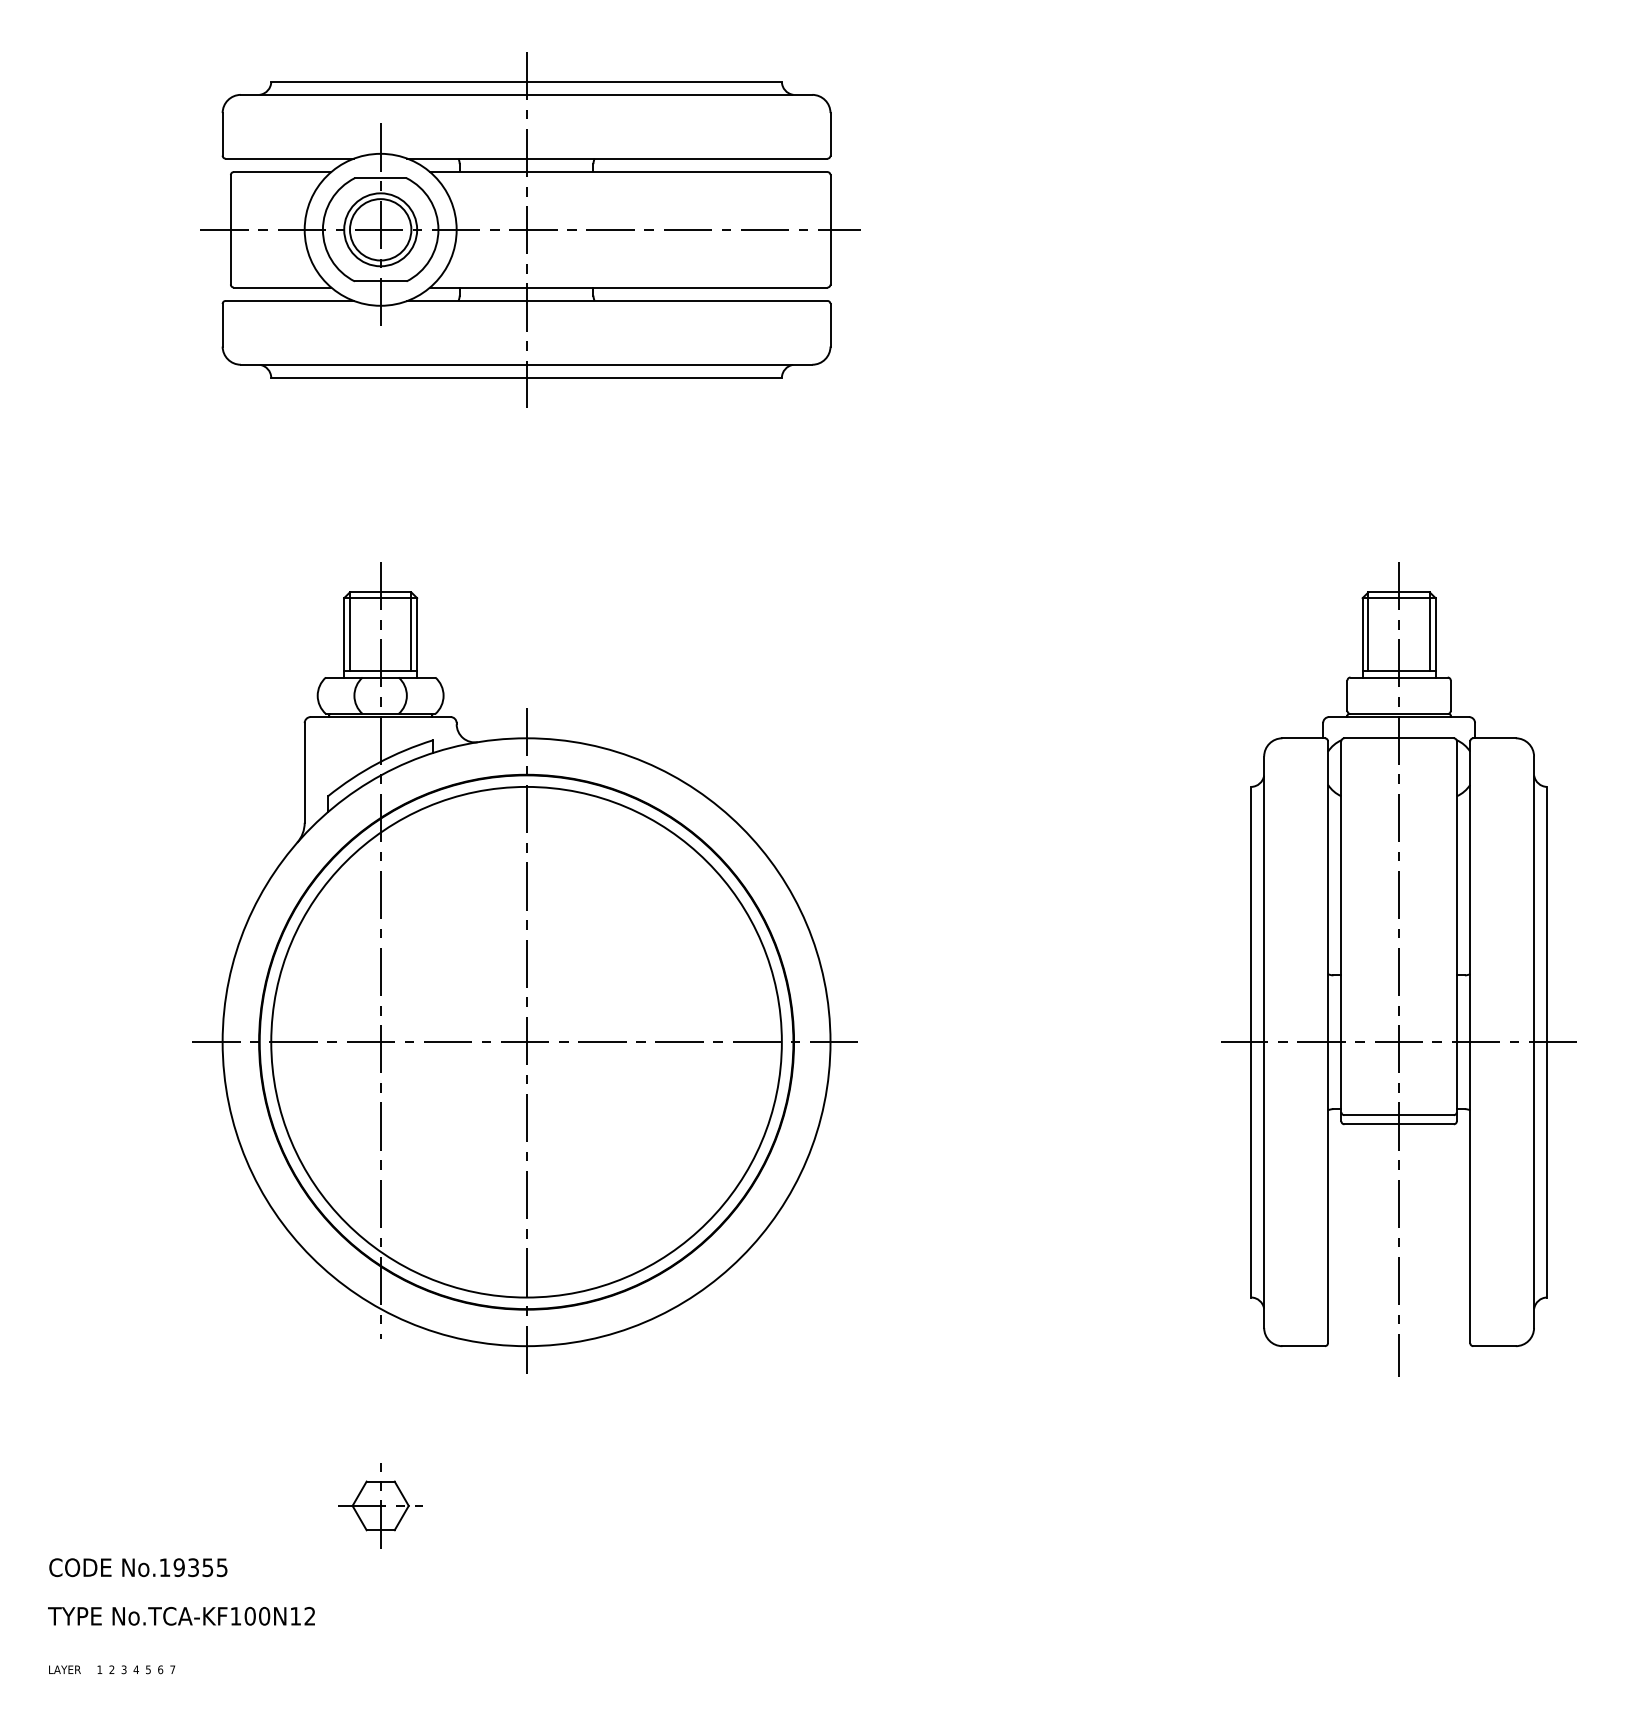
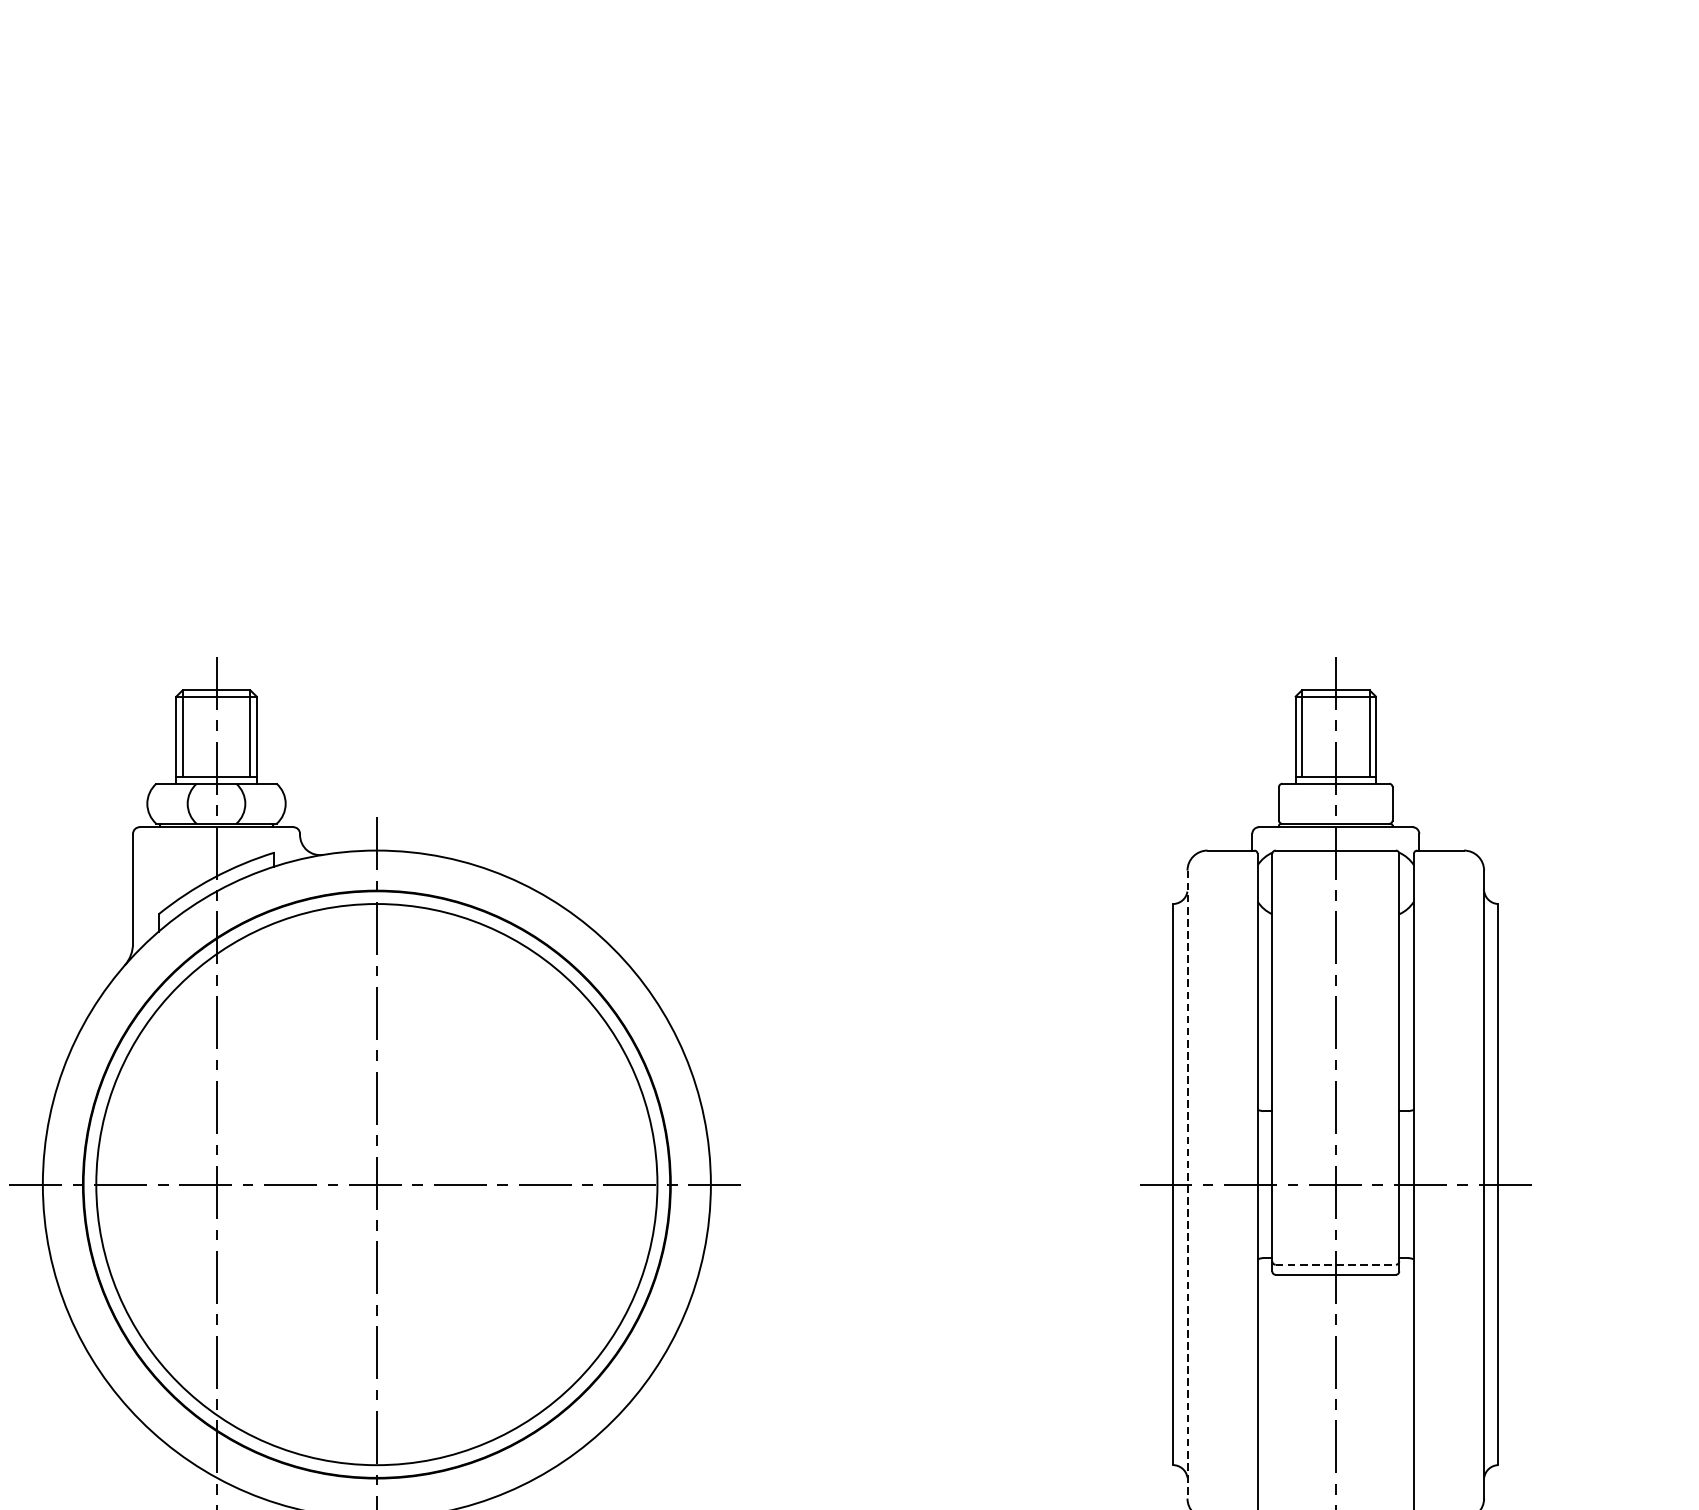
part: (530, 229) -> (381, 291), removed
line: (1264, 1042) -> (1187, 1184), solid -> dashed
line: (1399, 1115) -> (1336, 1265), solid -> dashed

